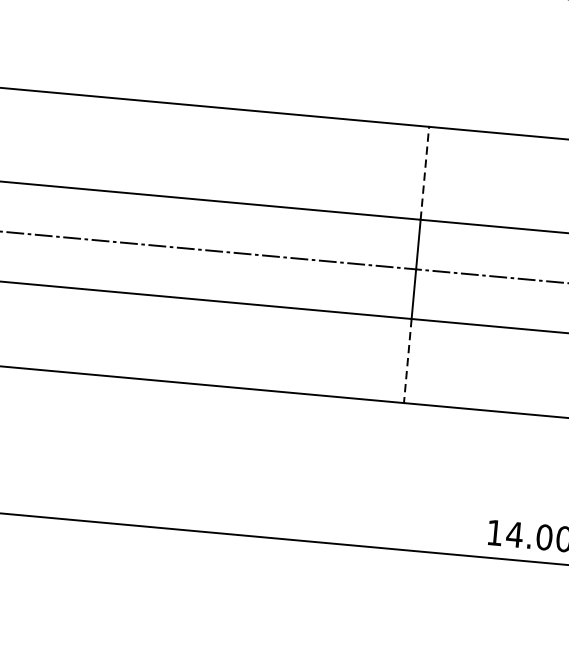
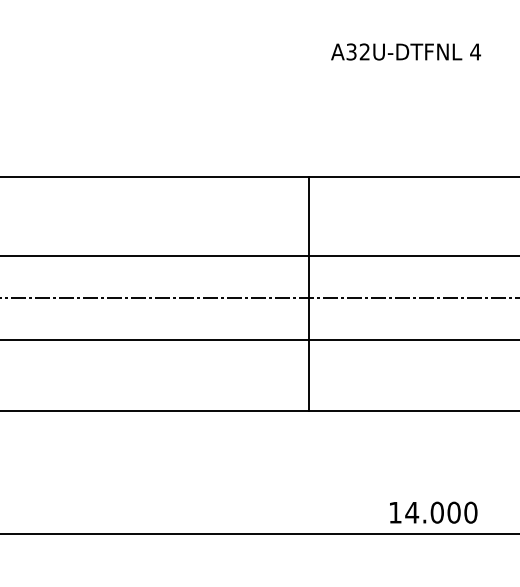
line: (425, 172) -> (309, 215), dashed -> solid
line: (408, 361) -> (309, 375), dashed -> solid

